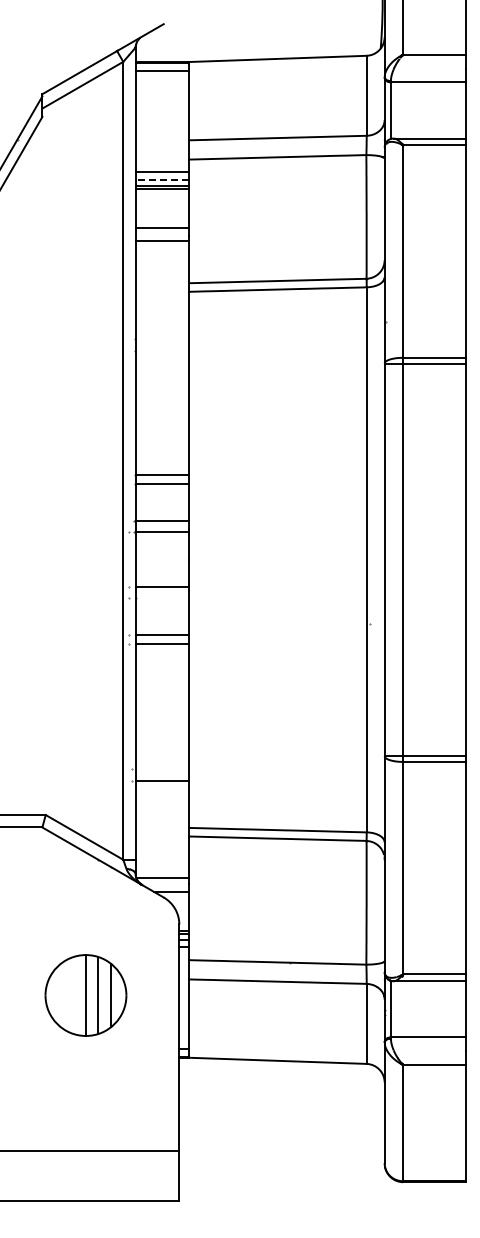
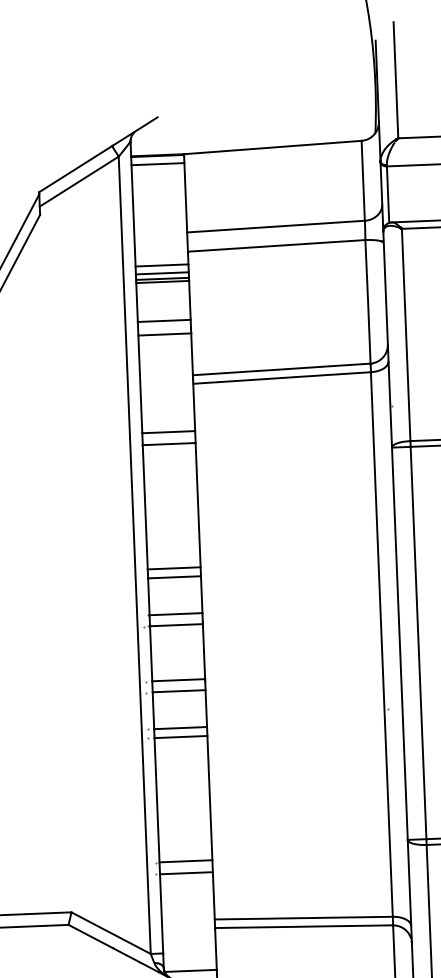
line: (161, 180) -> (161, 273), dashed -> solid
line: (161, 339) -> (168, 432), added
line: (161, 351) -> (168, 444), added
line: (161, 598) -> (178, 691), added
line: (161, 768) -> (185, 861), added

